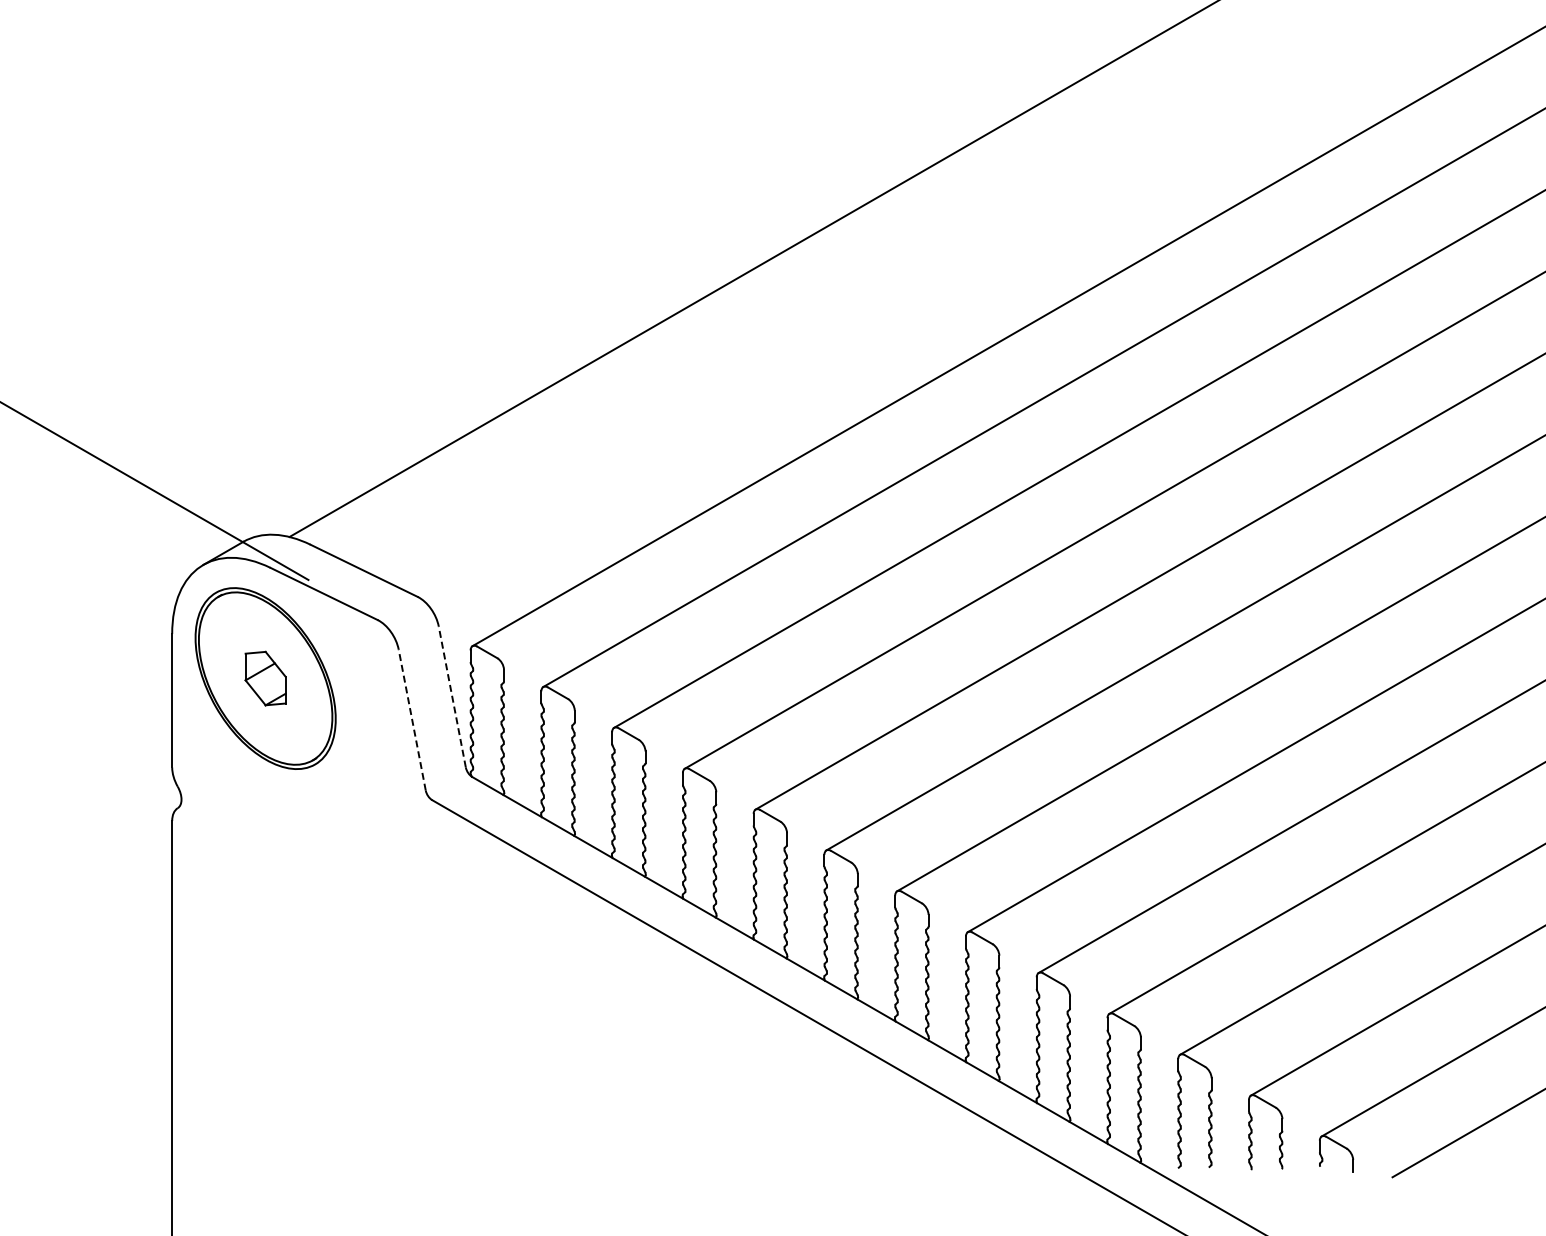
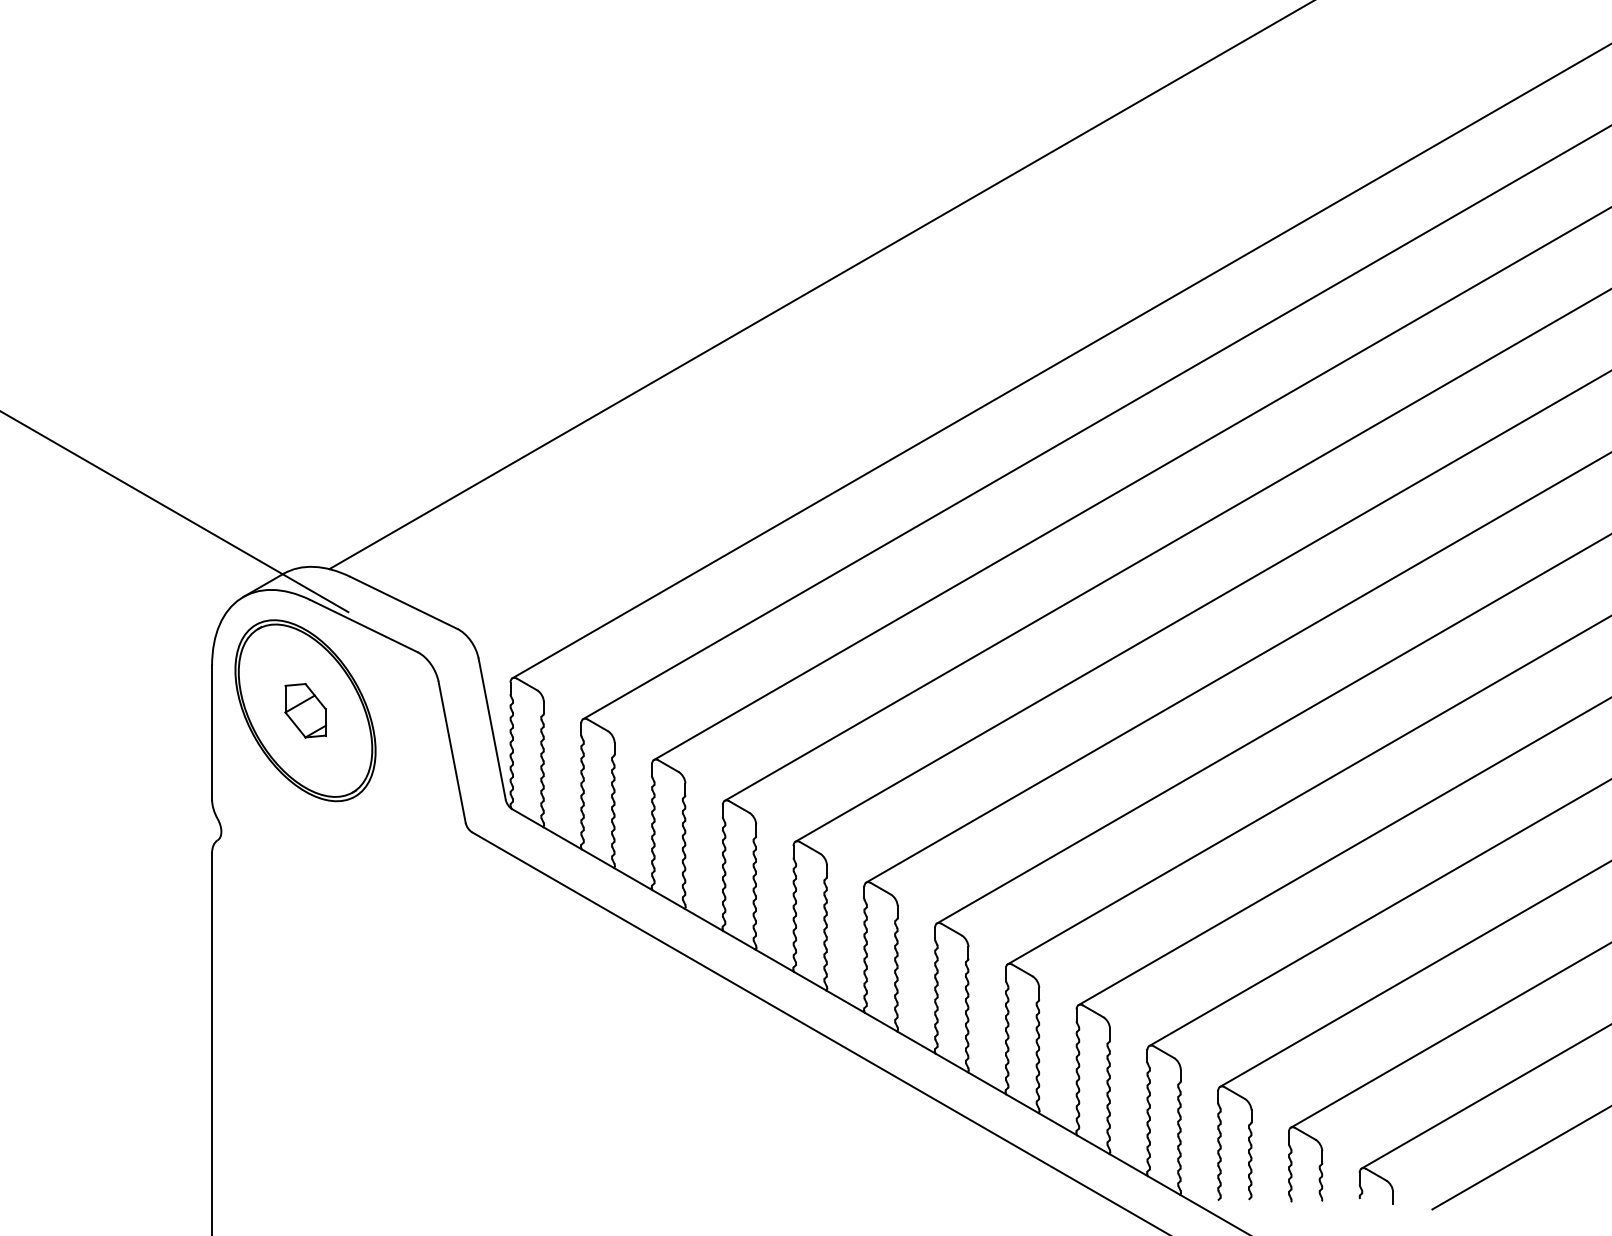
line: (452, 697) -> (492, 729), dashed -> solid
line: (412, 720) -> (452, 752), dashed -> solid

